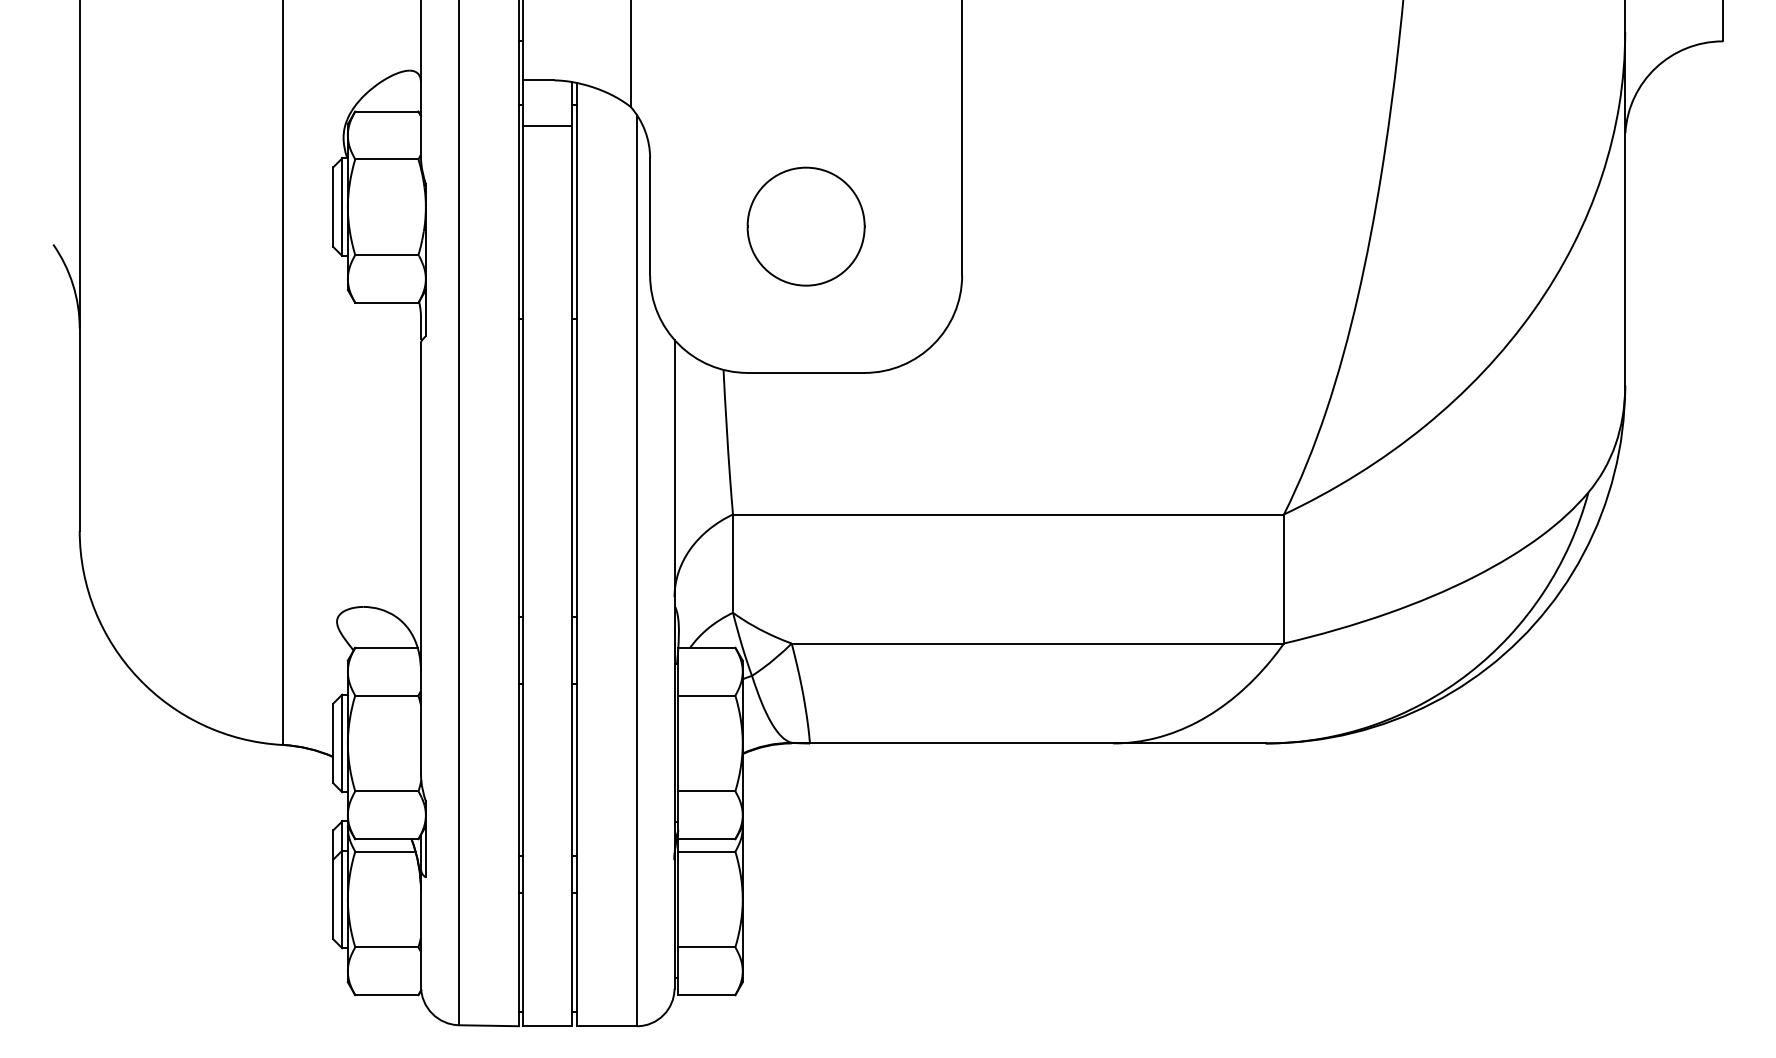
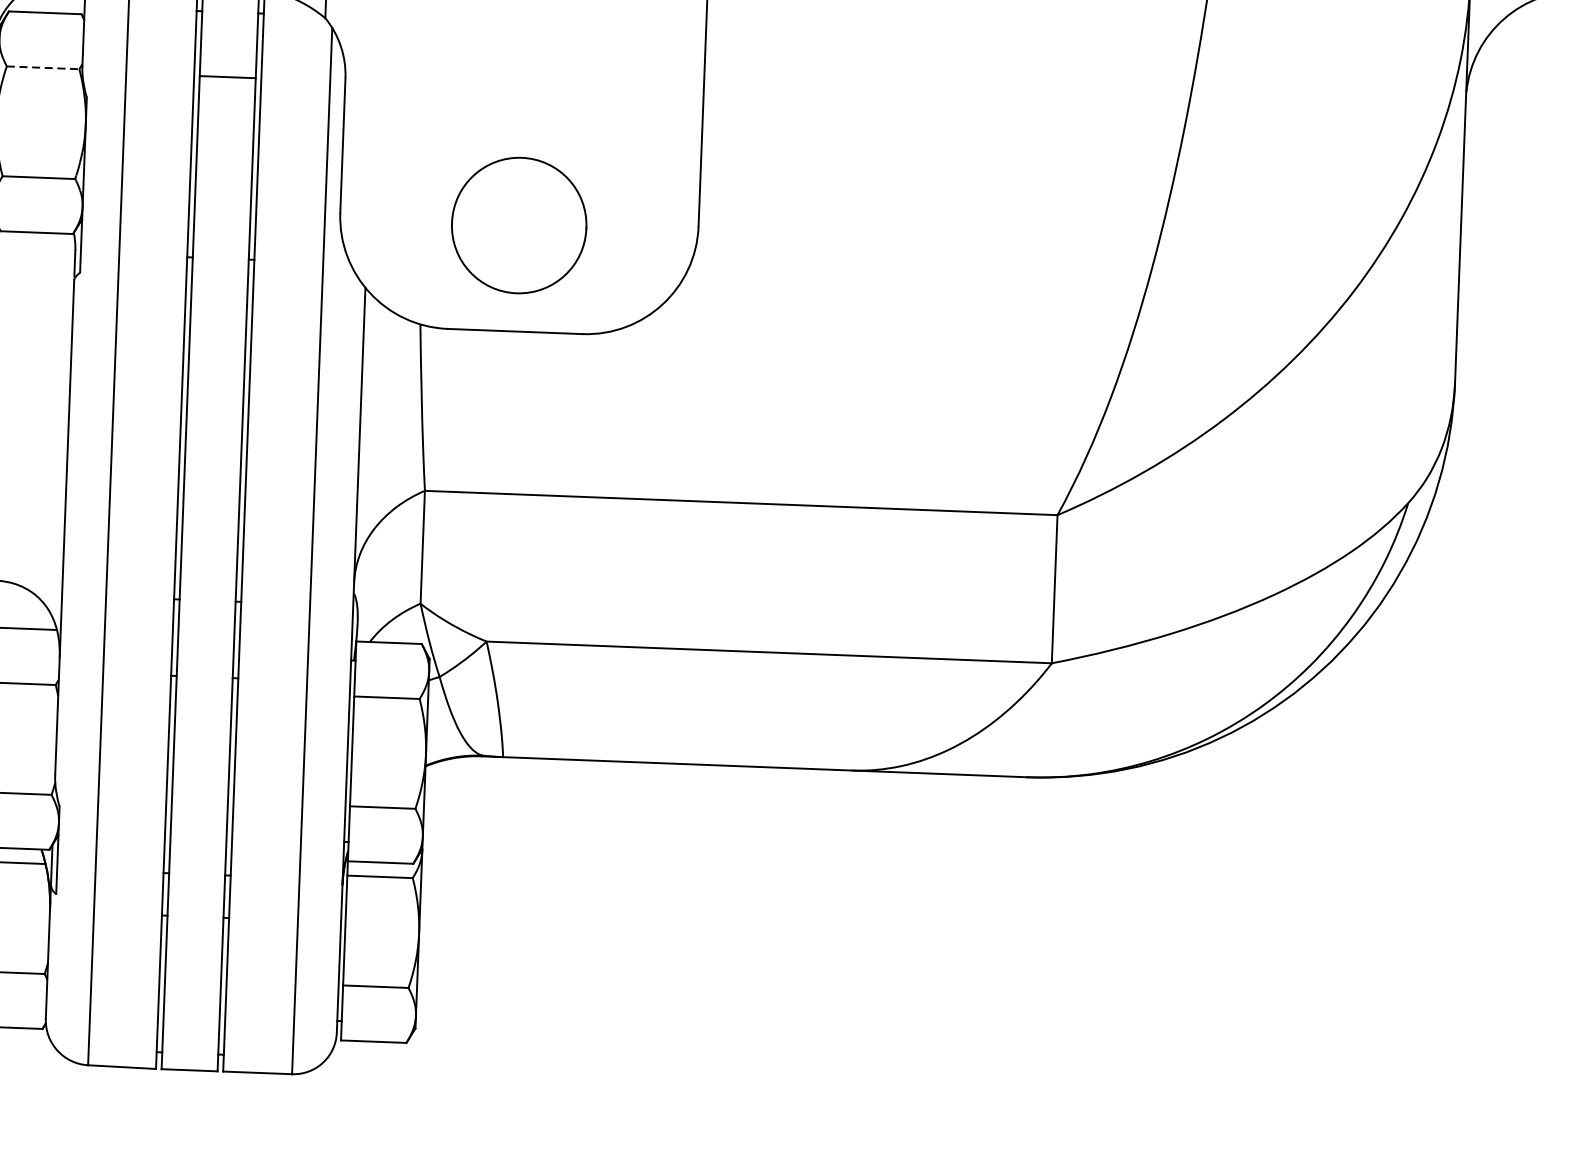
line: (547, 126) -> (227, 77), moved
line: (386, 159) -> (42, 67), solid -> dashed
part: (805, 226) -> (518, 225), moved

